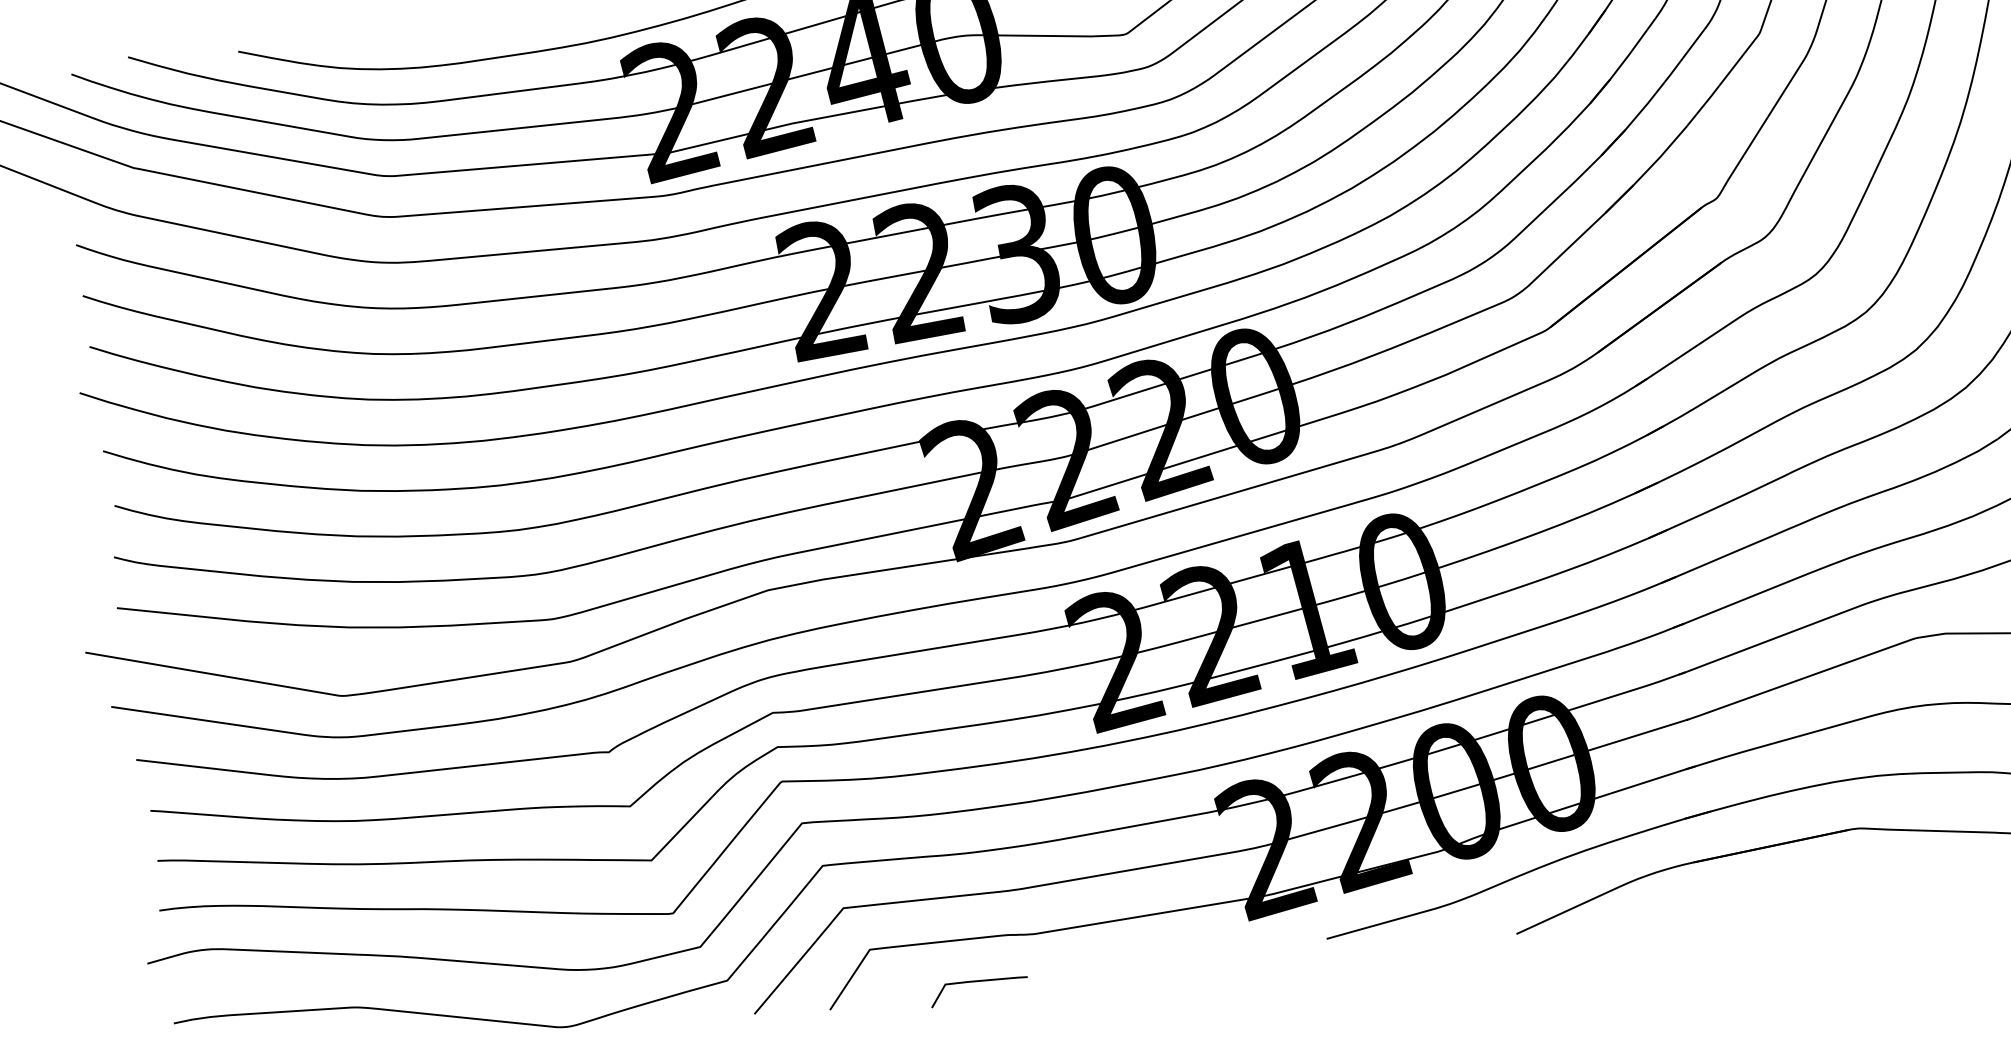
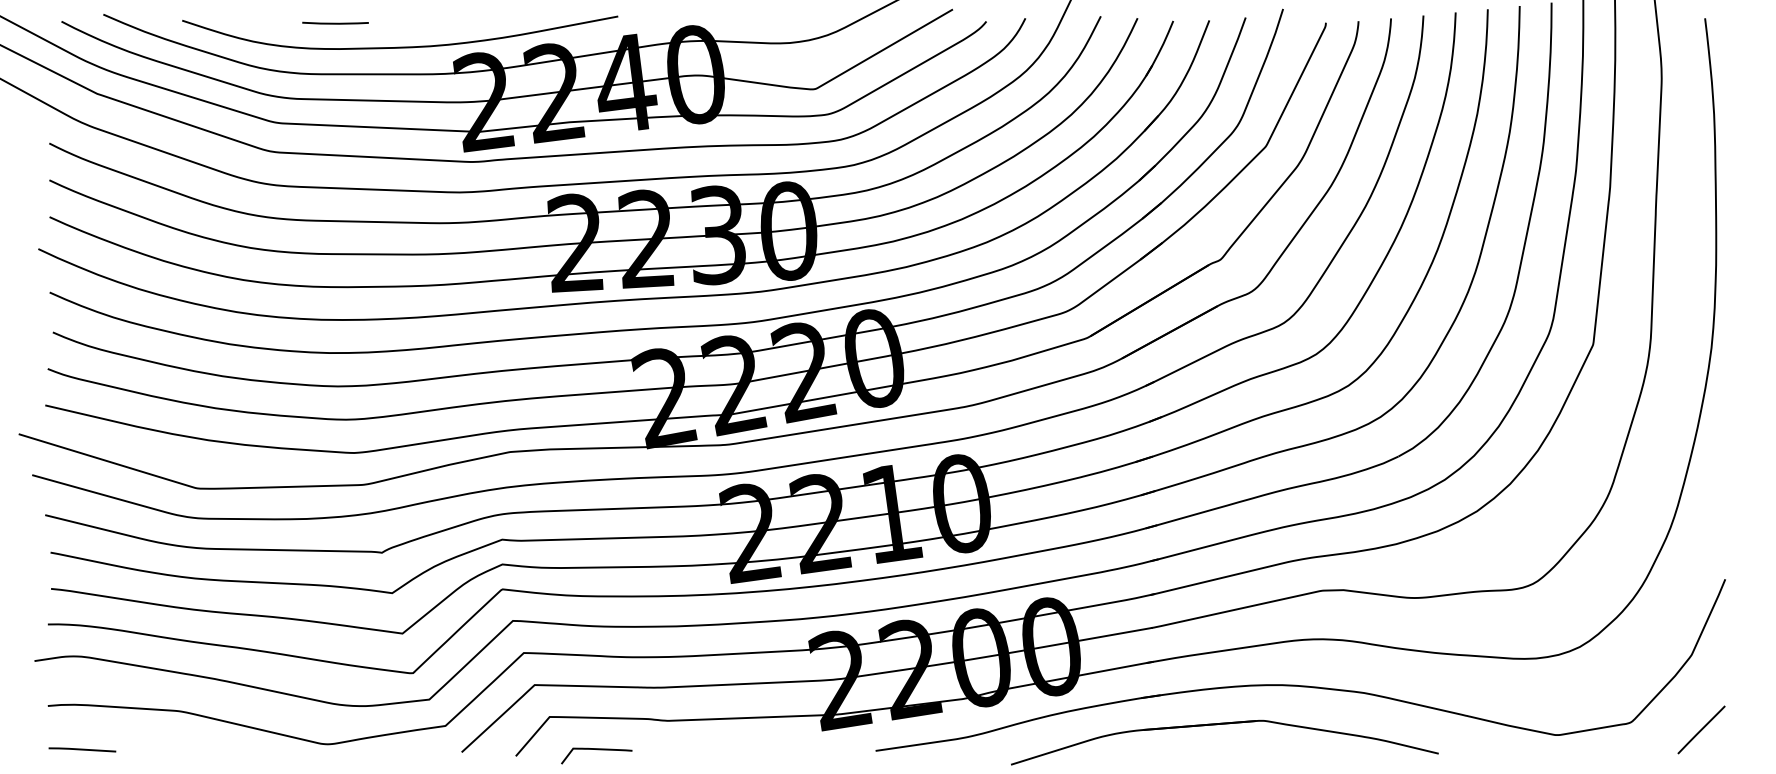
line: (450, 27) -> (335, 22), added
curve: (979, 982) -> (597, 750), moved

